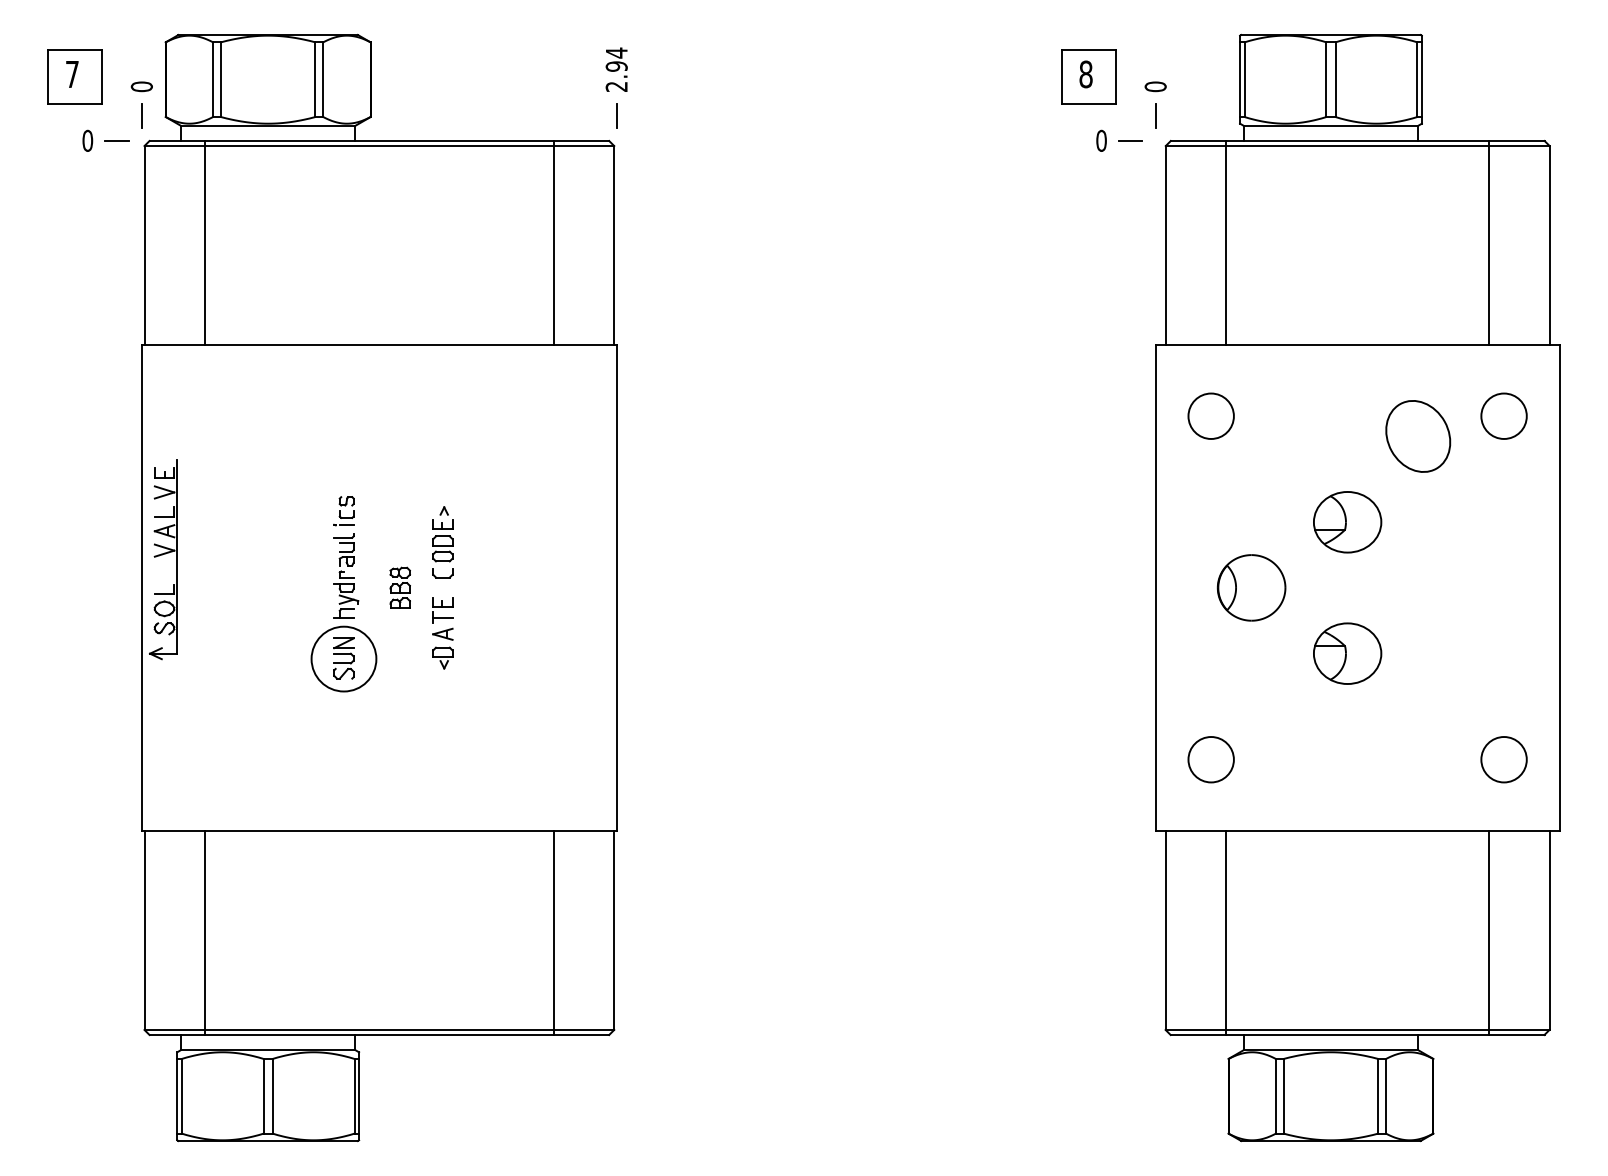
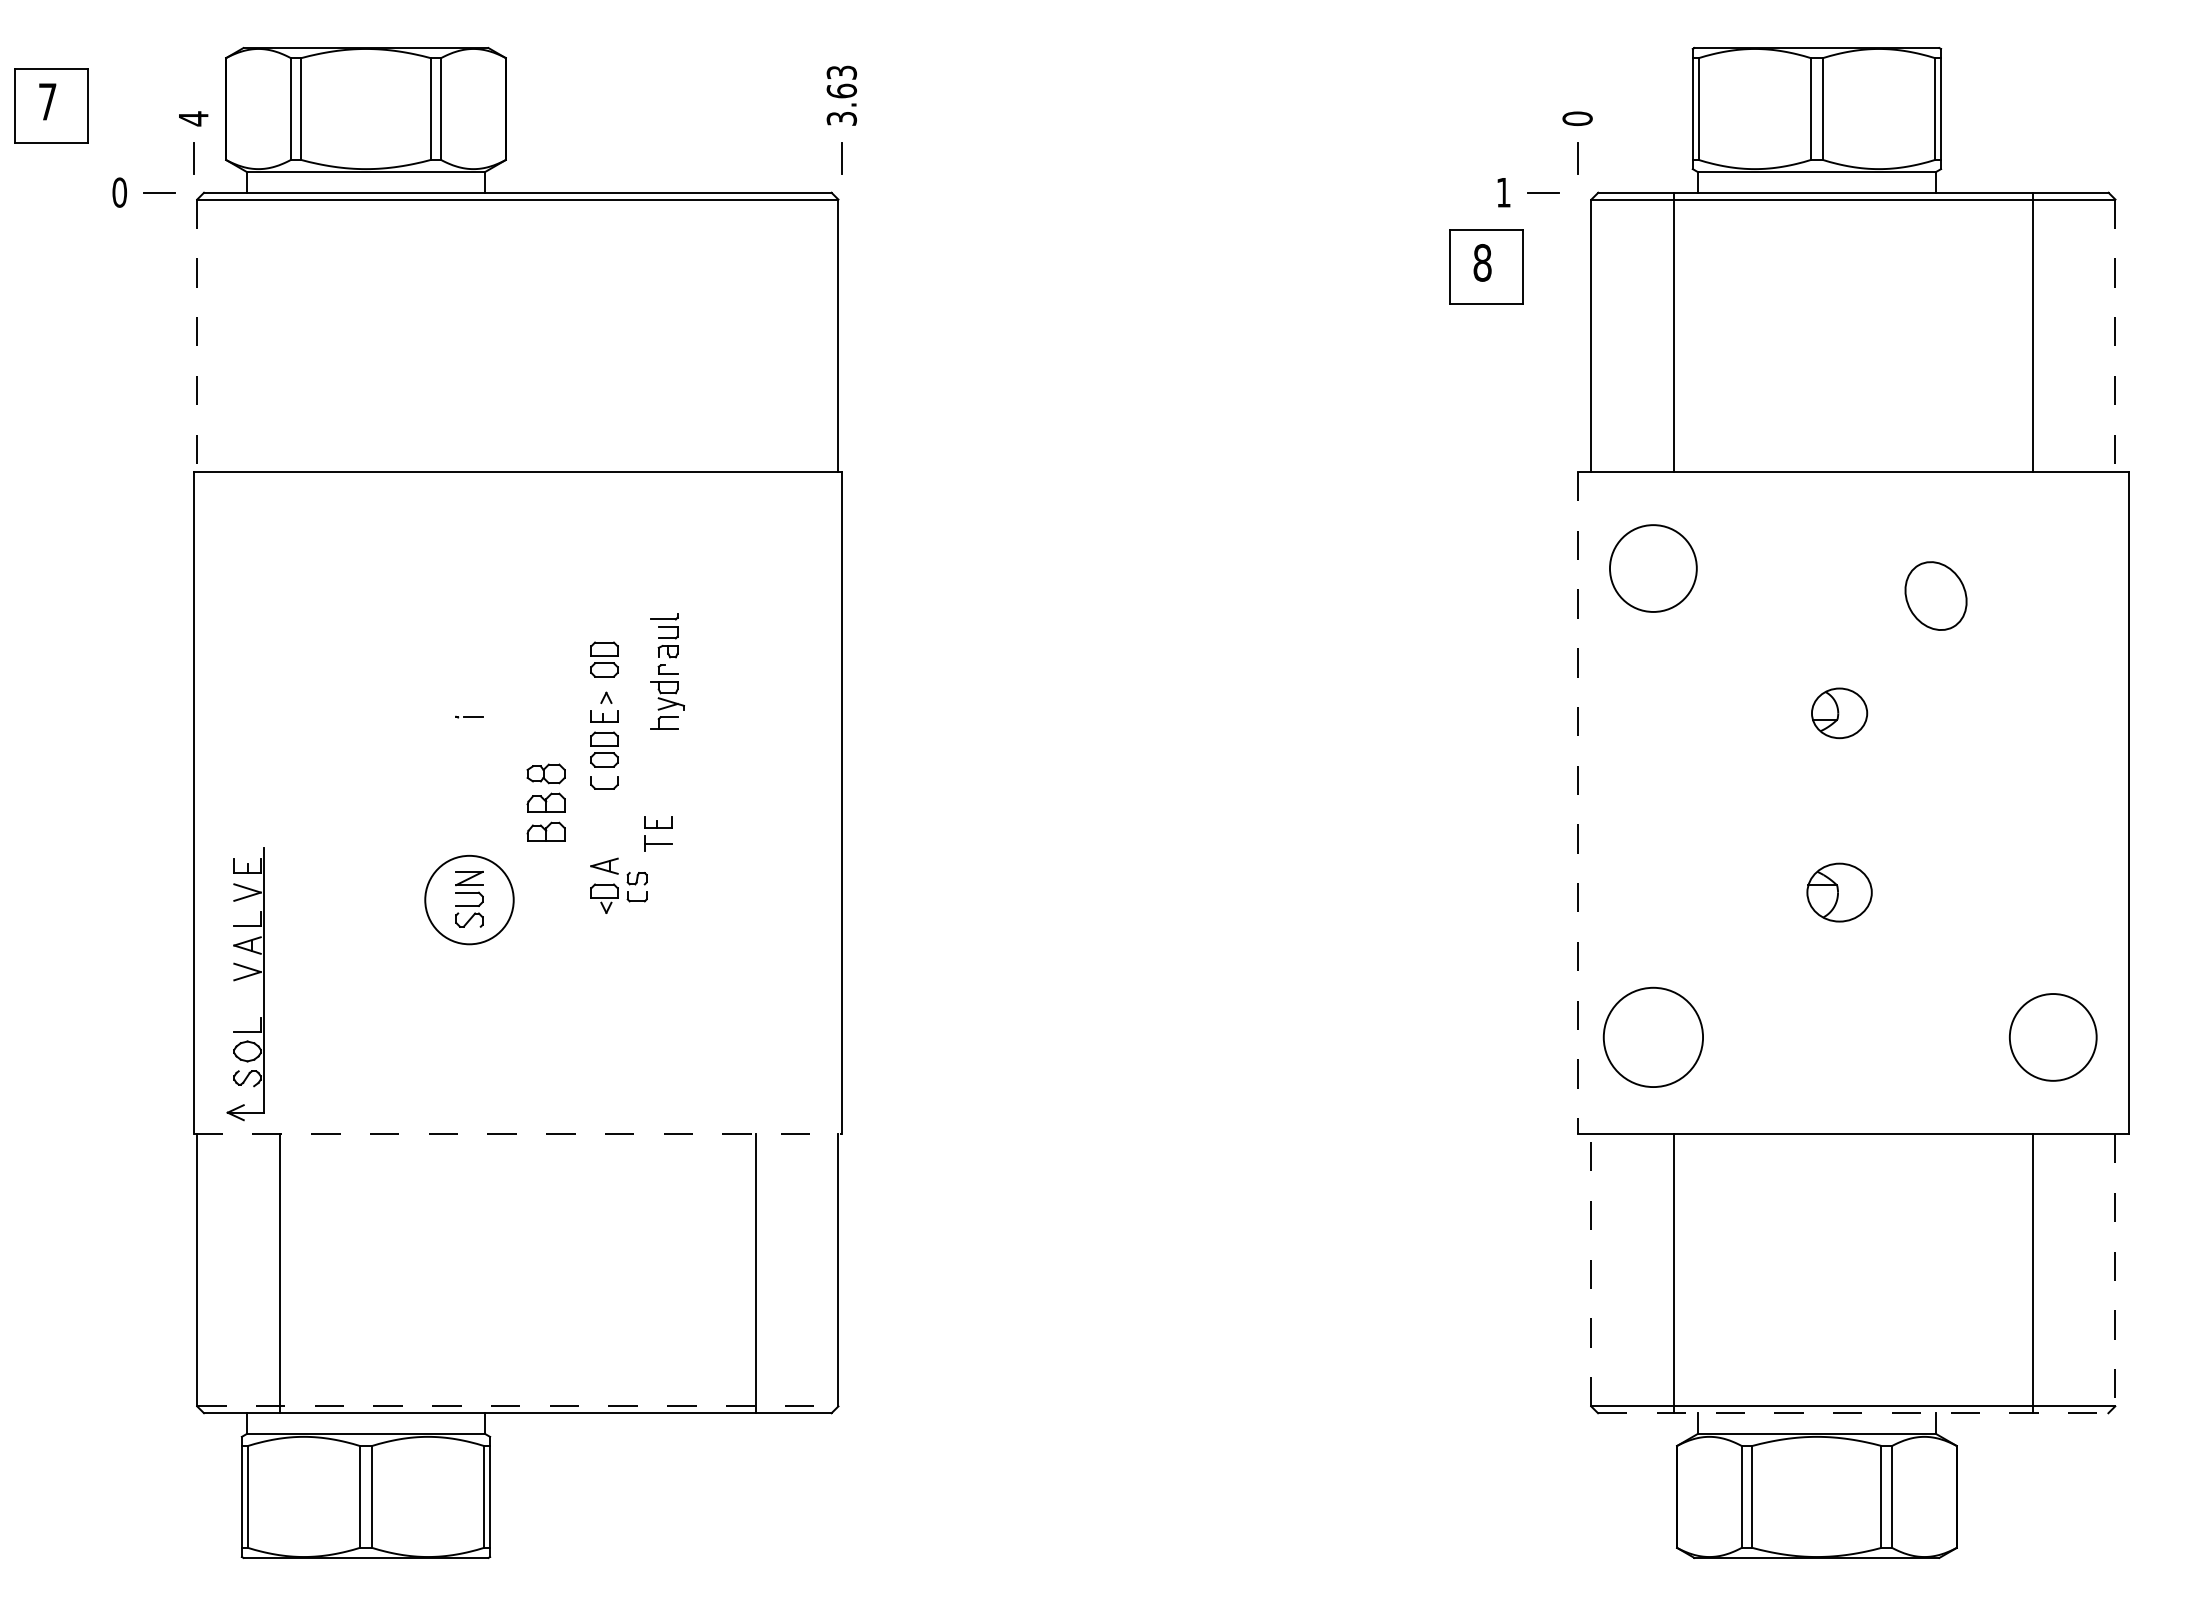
text: (616, 69) -> (841, 95), 2.94 -> 3.63
part: (75, 77) -> (51, 105), moved
part: (1088, 77) -> (1486, 266), moved
text: (141, 86) -> (193, 118), 0 -> 4
text: (1101, 140) -> (1503, 192), 0 -> 1
line: (204, 242) -> (279, 331), removed
line: (553, 242) -> (755, 331), removed
line: (144, 246) -> (197, 336), solid -> dashed
line: (1549, 246) -> (2115, 336), solid -> dashed
circle: (1211, 416) -> (1653, 568), size x1.4
circle: (1504, 416) -> (2053, 568), removed
part: (1417, 436) -> (1935, 595), size x0.7
part: (442, 482) -> (604, 659), added
part: (346, 507) -> (636, 887), moved
part: (1347, 522) -> (1839, 713), size x0.6
part: (162, 555) -> (244, 978), moved
part: (346, 575) -> (667, 671), moved
part: (400, 587) -> (546, 802), size x1.4
part: (1251, 587) -> (1708, 802), removed
line: (1155, 588) -> (1577, 803), solid -> dashed
part: (442, 610) -> (658, 833), moved
part: (1347, 653) -> (1839, 892), size x0.7
circle: (1211, 759) -> (1653, 1037), size x1.6
circle: (1504, 759) -> (2053, 1037), size x1.4
line: (379, 830) -> (518, 1134), solid -> dashed
line: (1165, 929) -> (1591, 1269), solid -> dashed
line: (1549, 930) -> (2115, 1270), solid -> dashed
line: (379, 1030) -> (517, 1406), solid -> dashed
line: (1357, 1035) -> (1853, 1413), solid -> dashed

